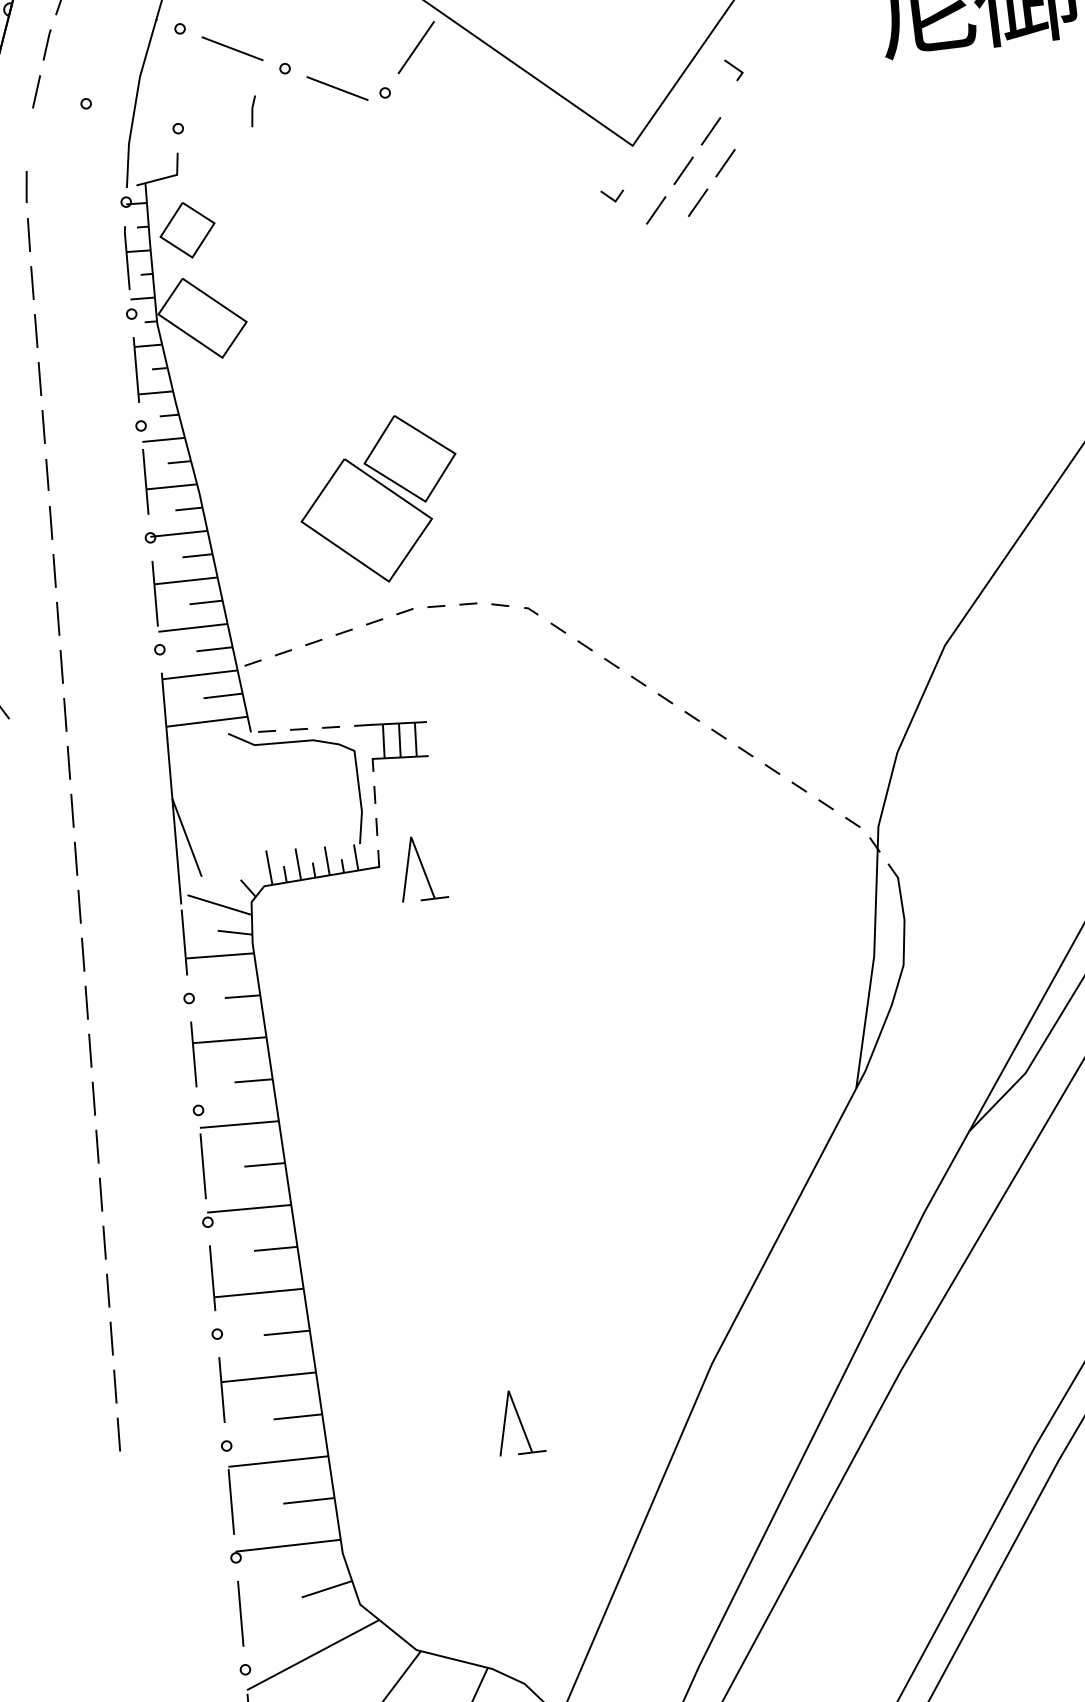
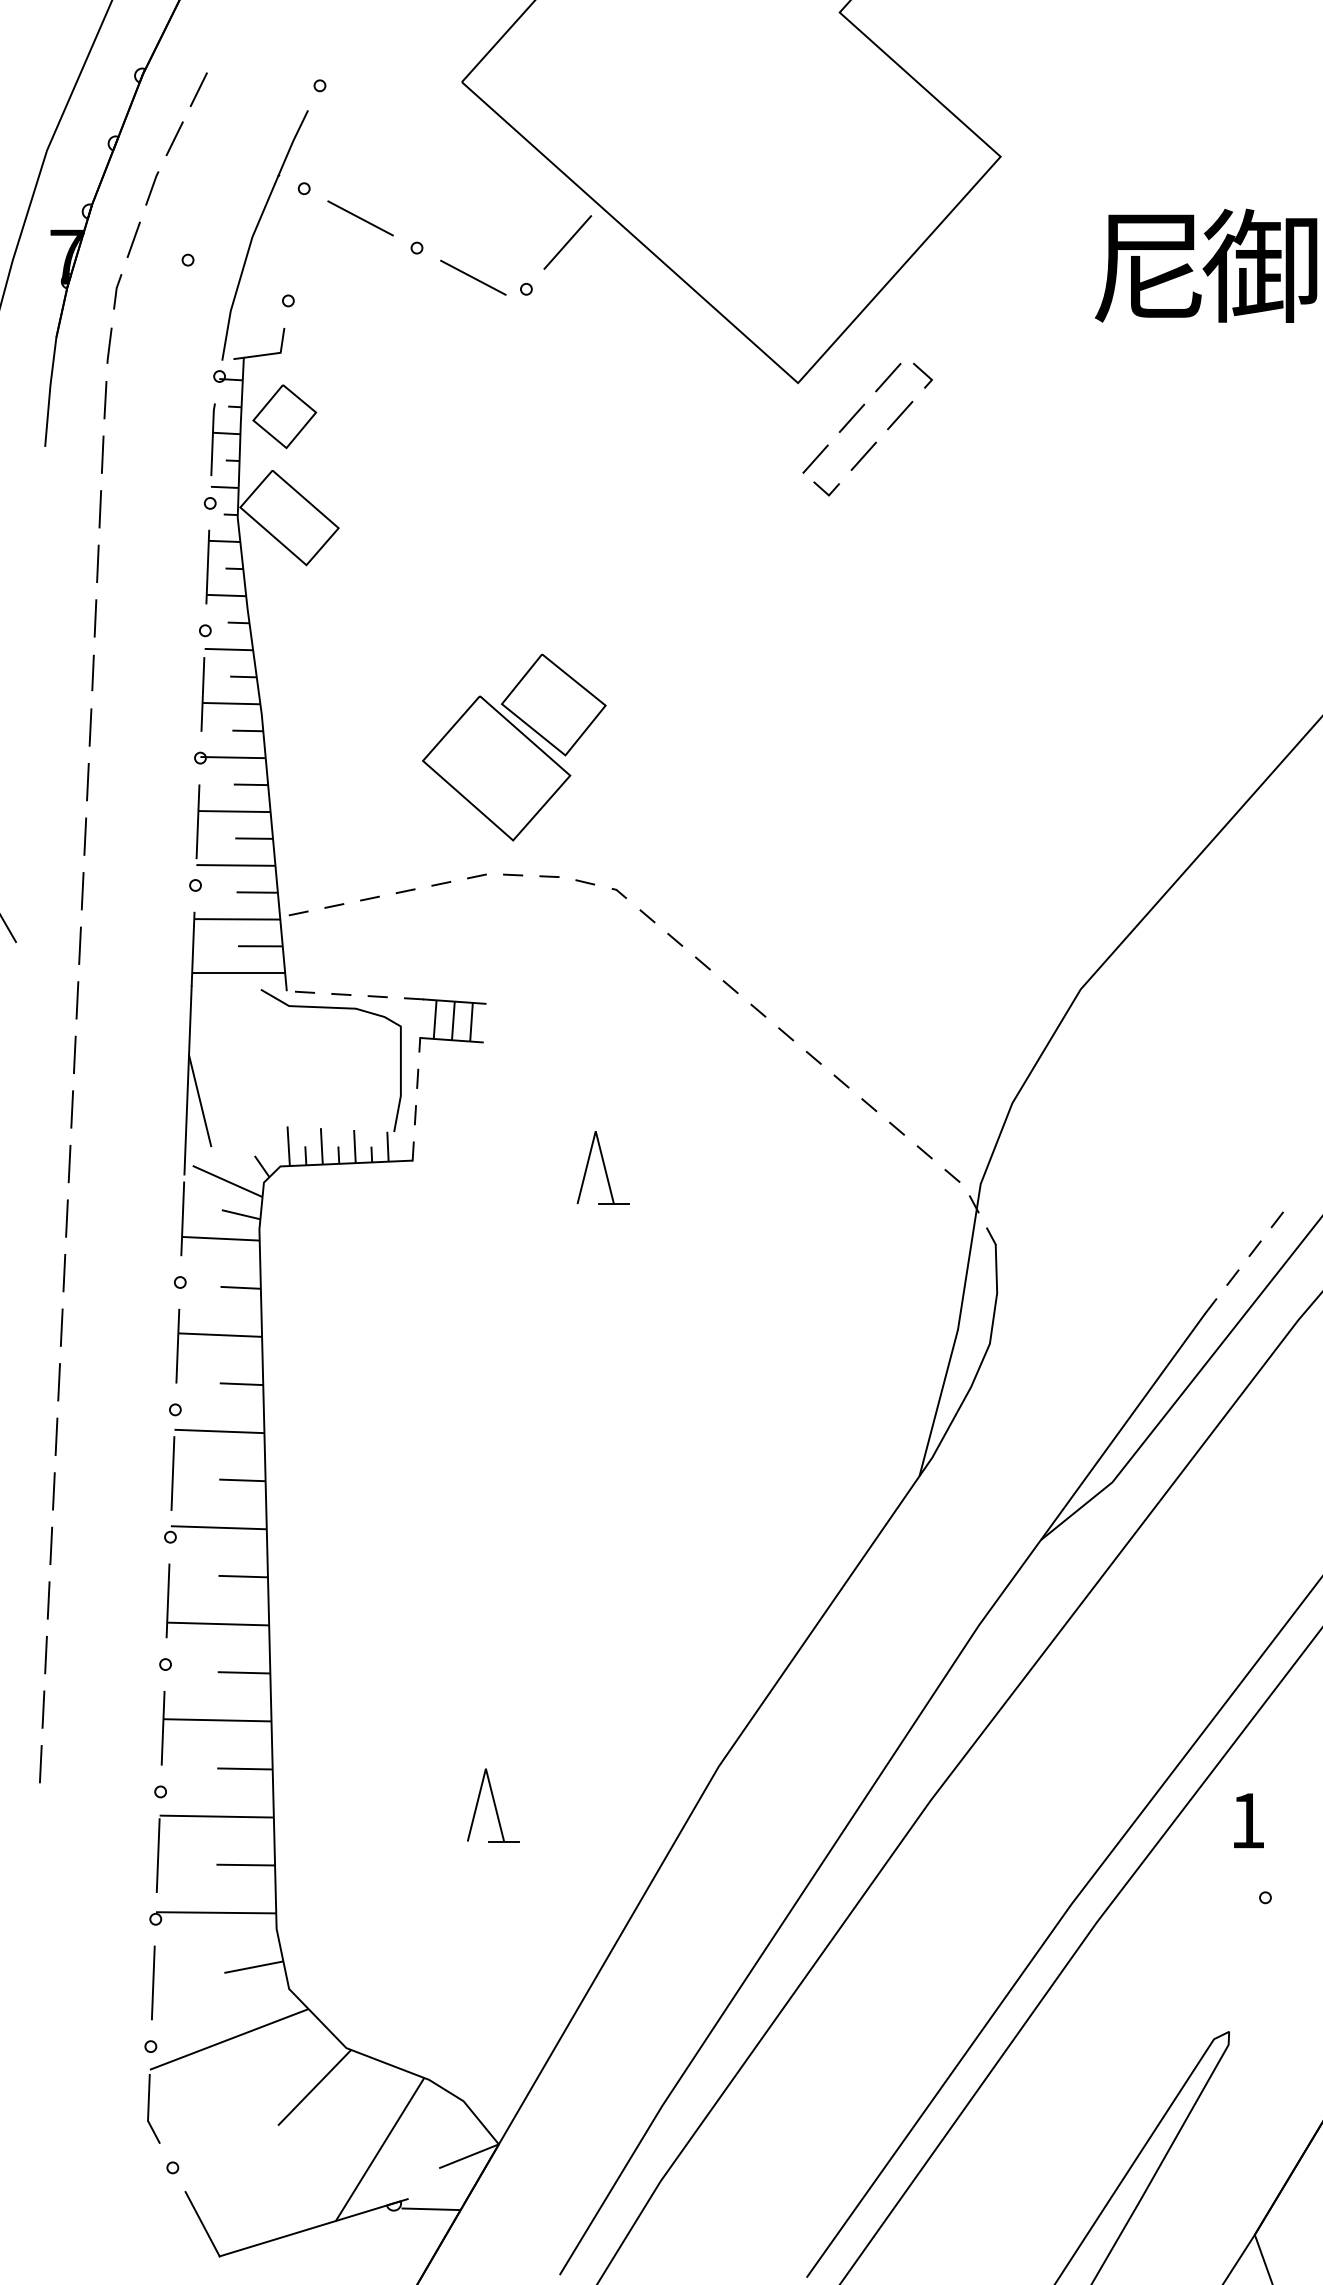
line: (734, 67) -> (923, 373), moved
line: (253, 111) -> (117, 291), moved
line: (611, 197) -> (824, 490), moved
part: (380, 500) -> (514, 747), moved
part: (420, 867) -> (602, 1167), moved

